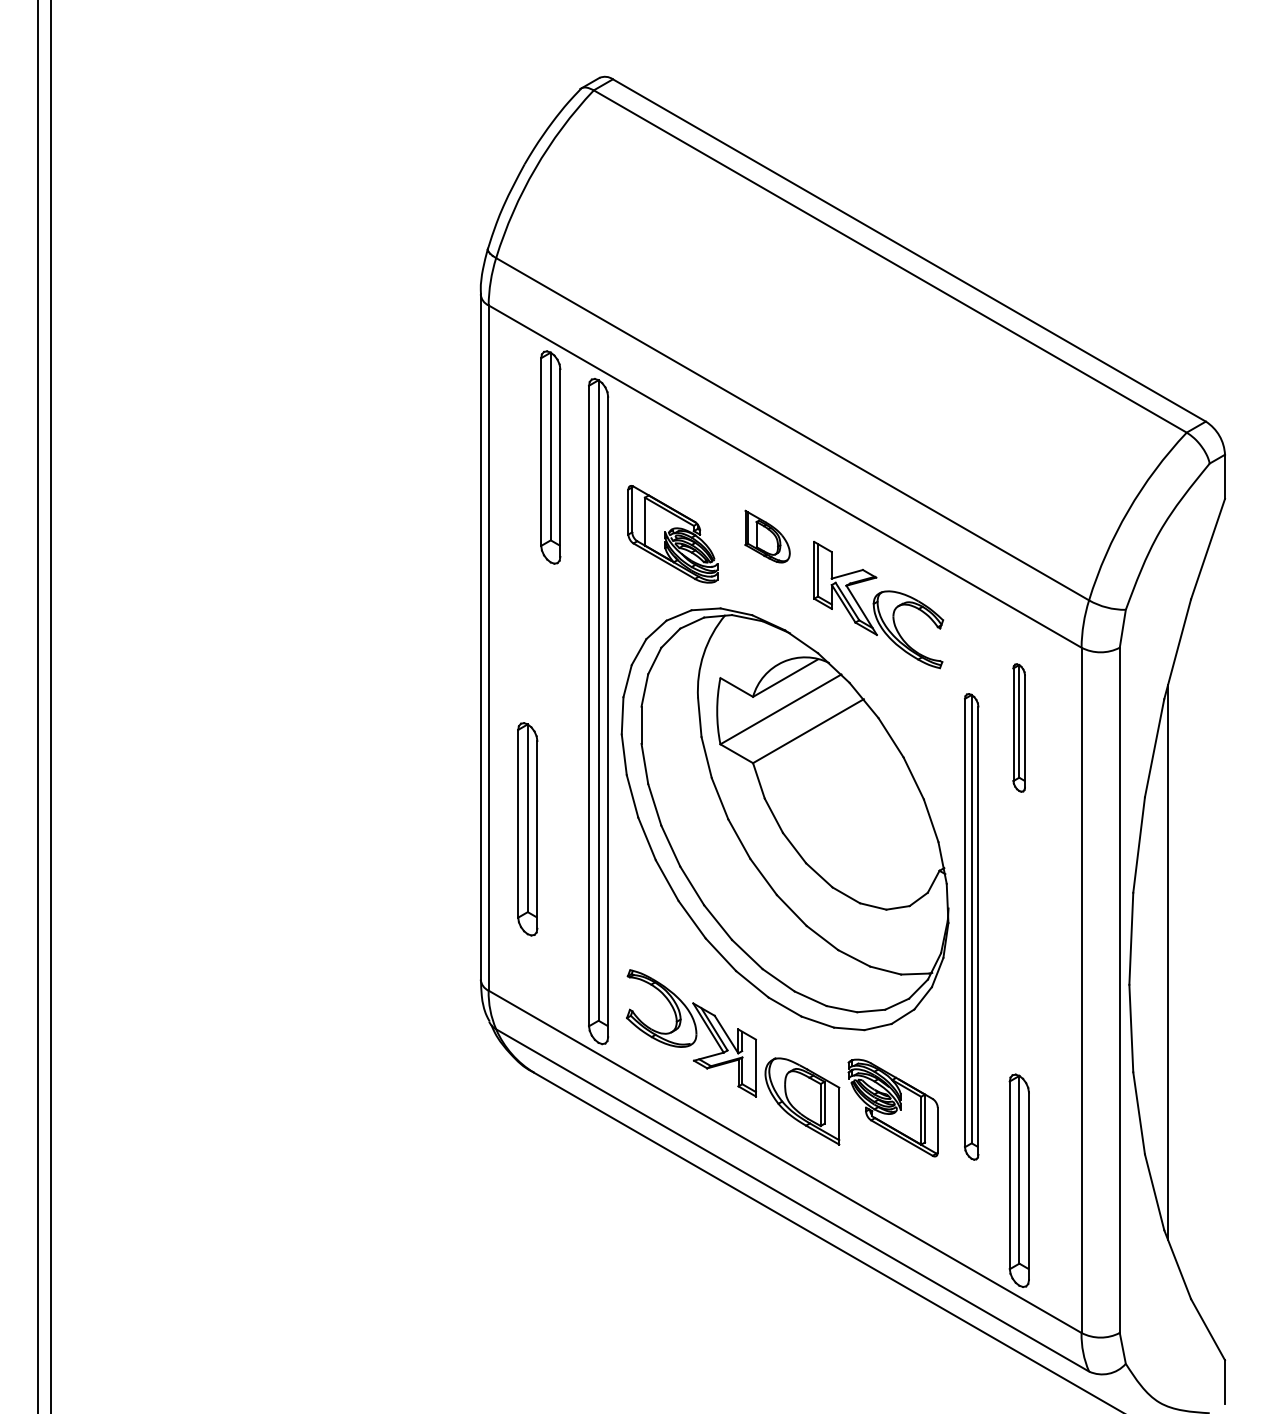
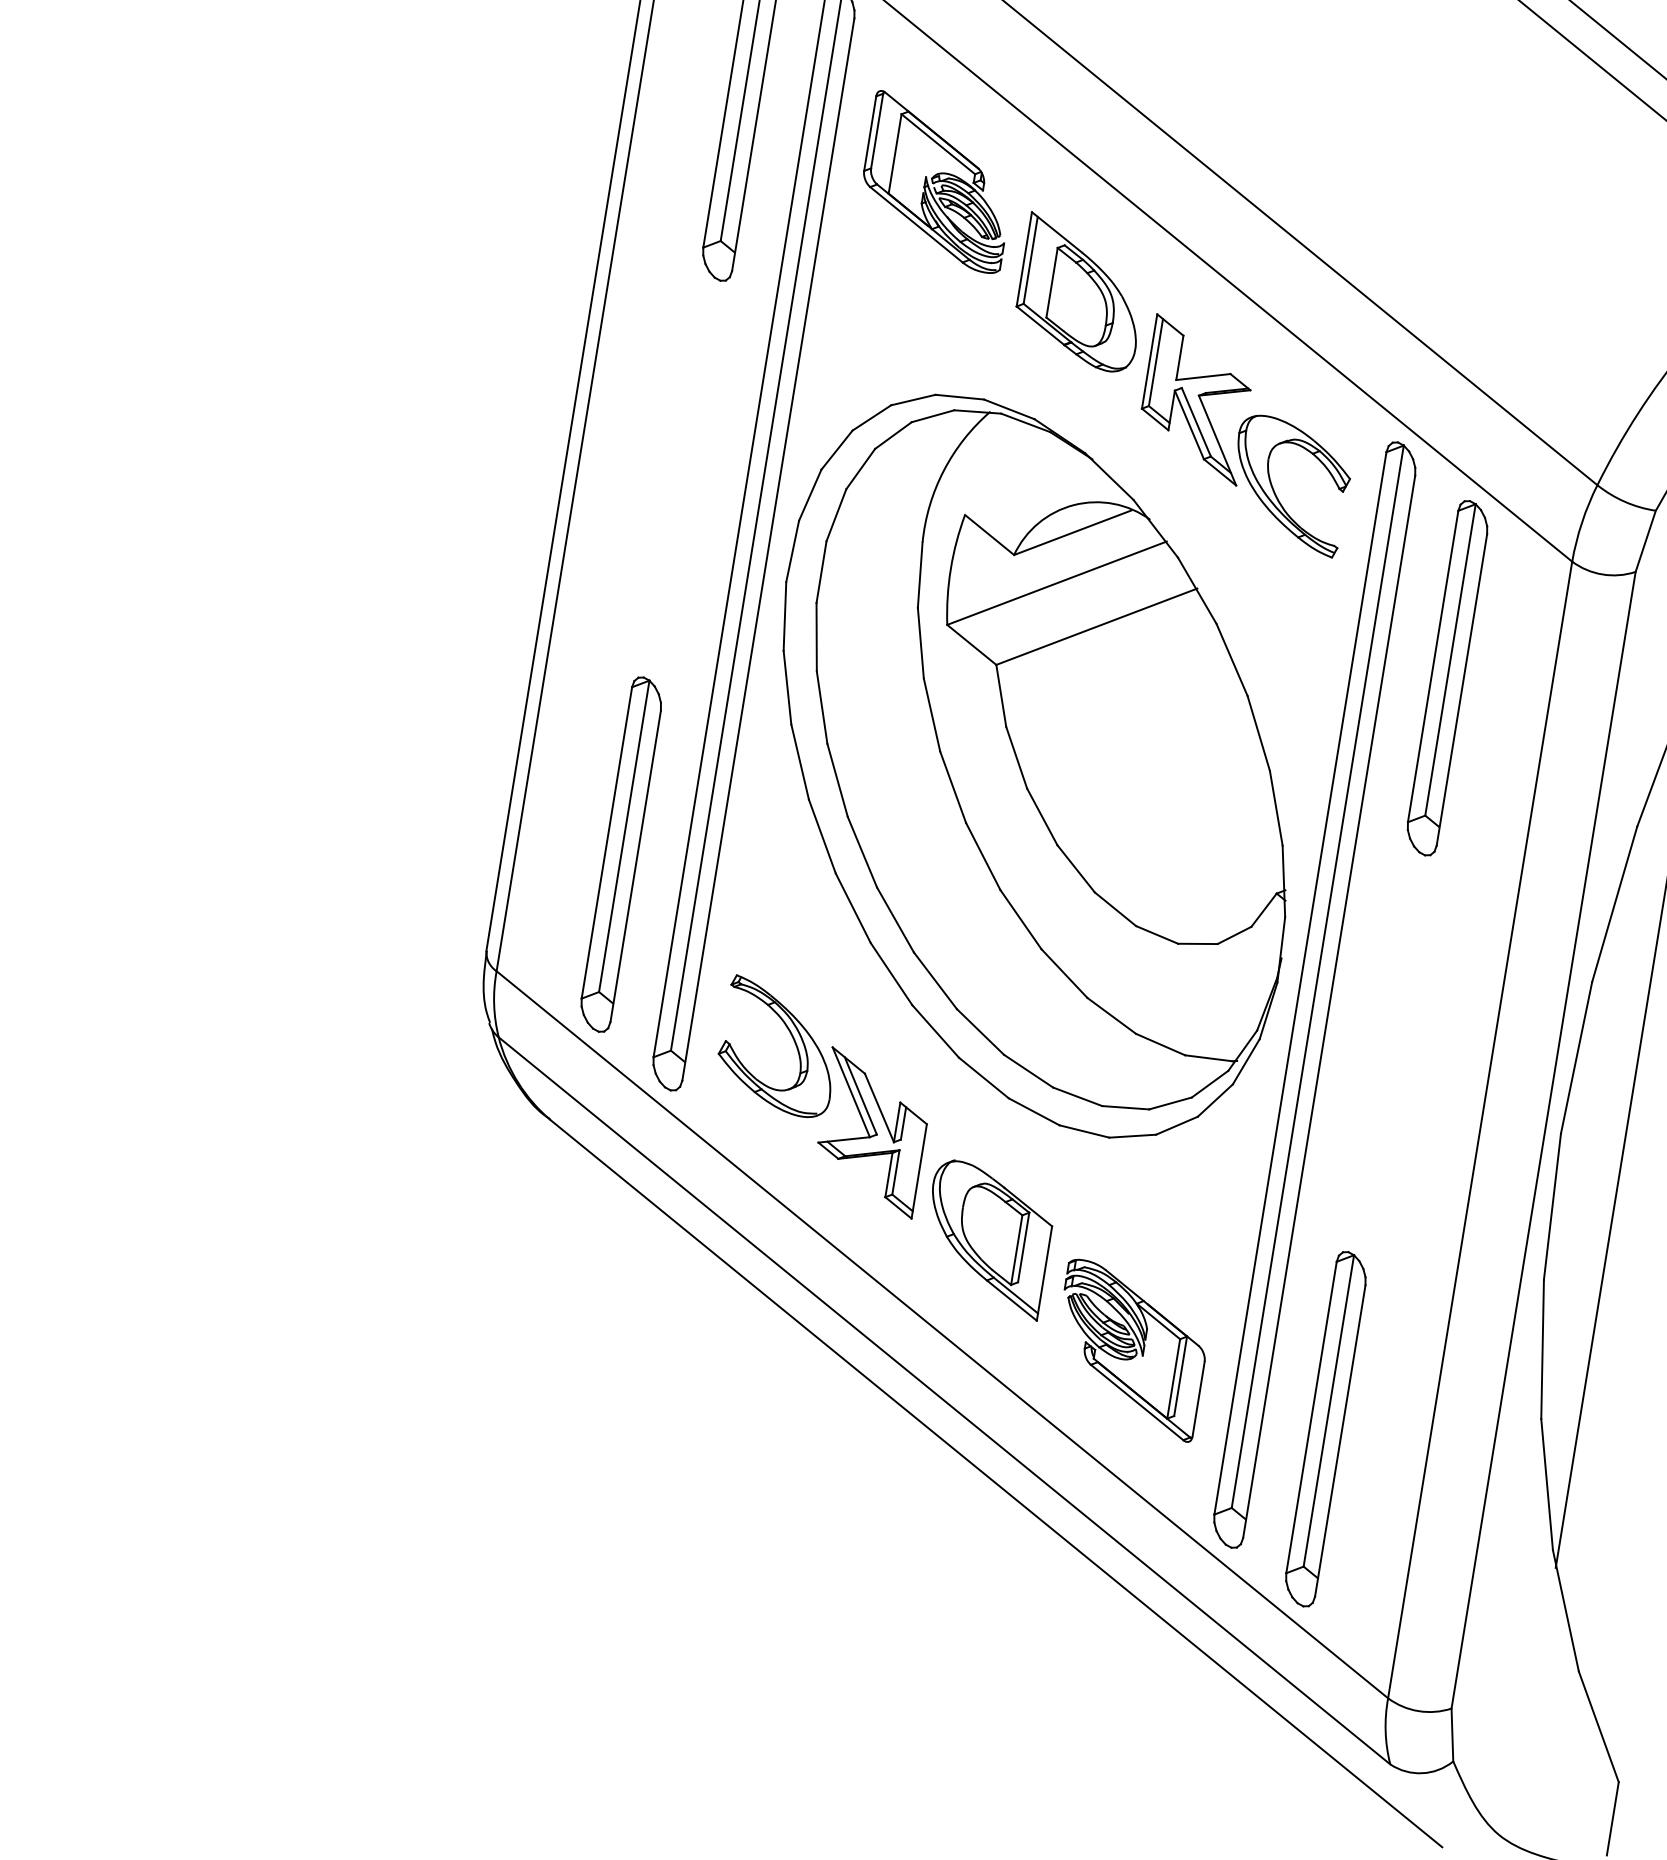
part: (672, 534) -> (937, 182), moved
part: (767, 536) -> (1081, 292), size x1.67
part: (1018, 727) -> (1446, 677), size x1.67
part: (527, 829) -> (620, 854), moved
part: (971, 926) -> (1314, 994), size x1.43
part: (892, 1107) -> (1129, 1349), moved

